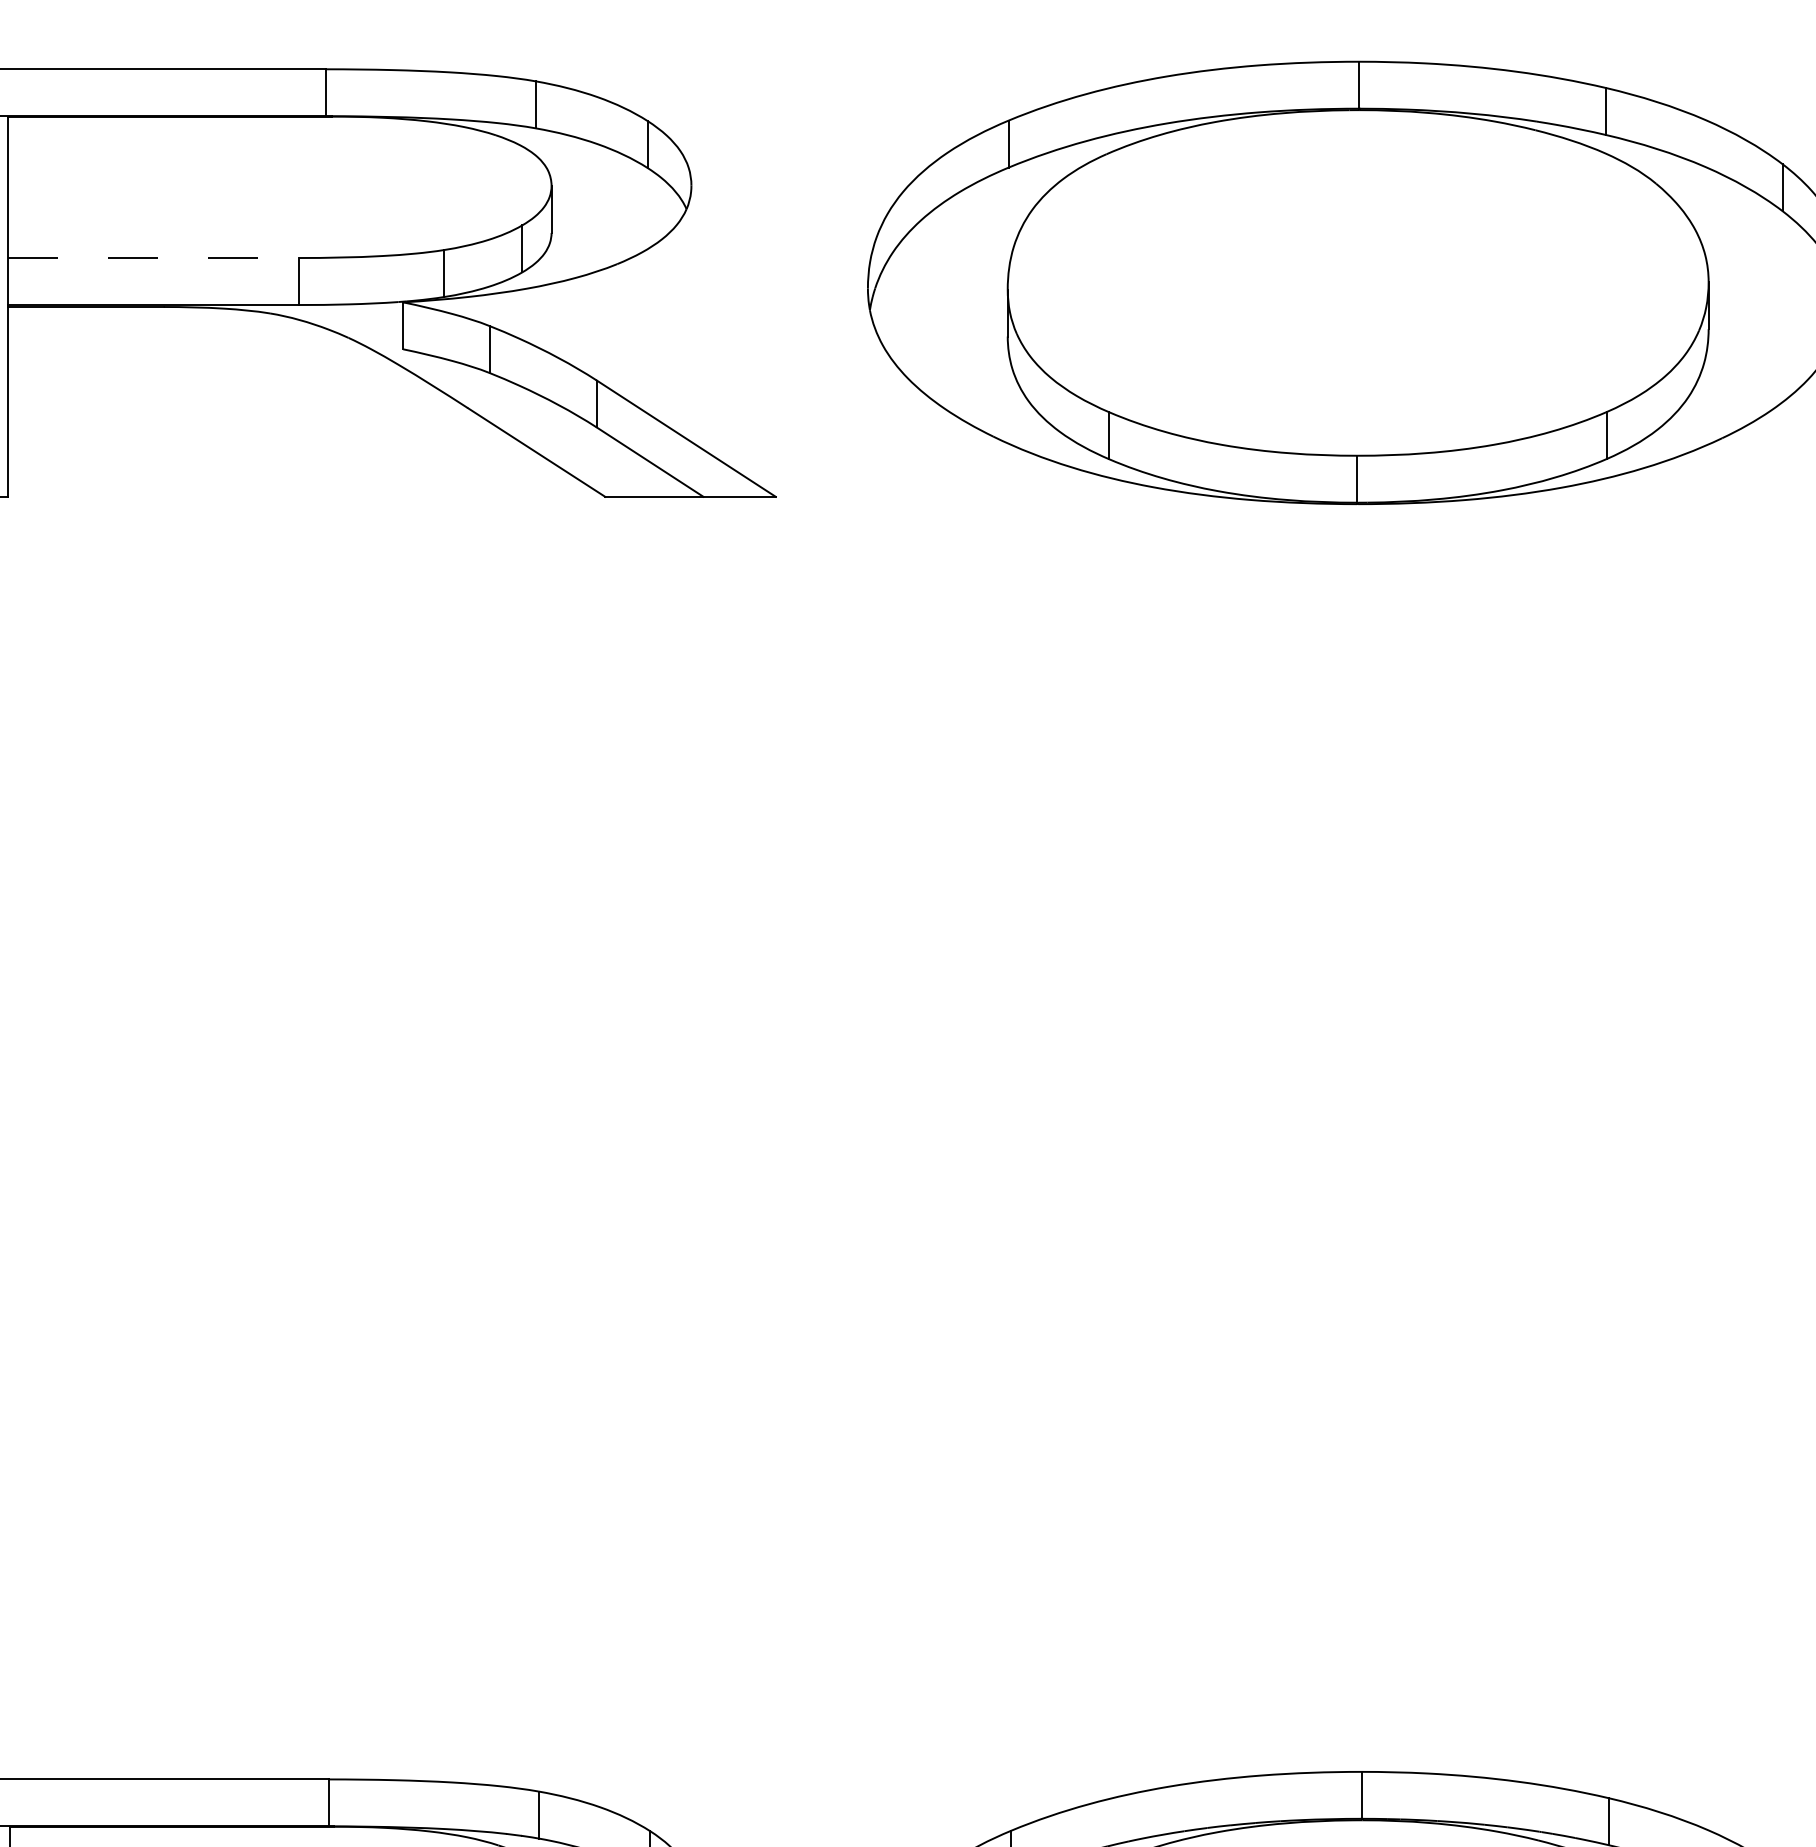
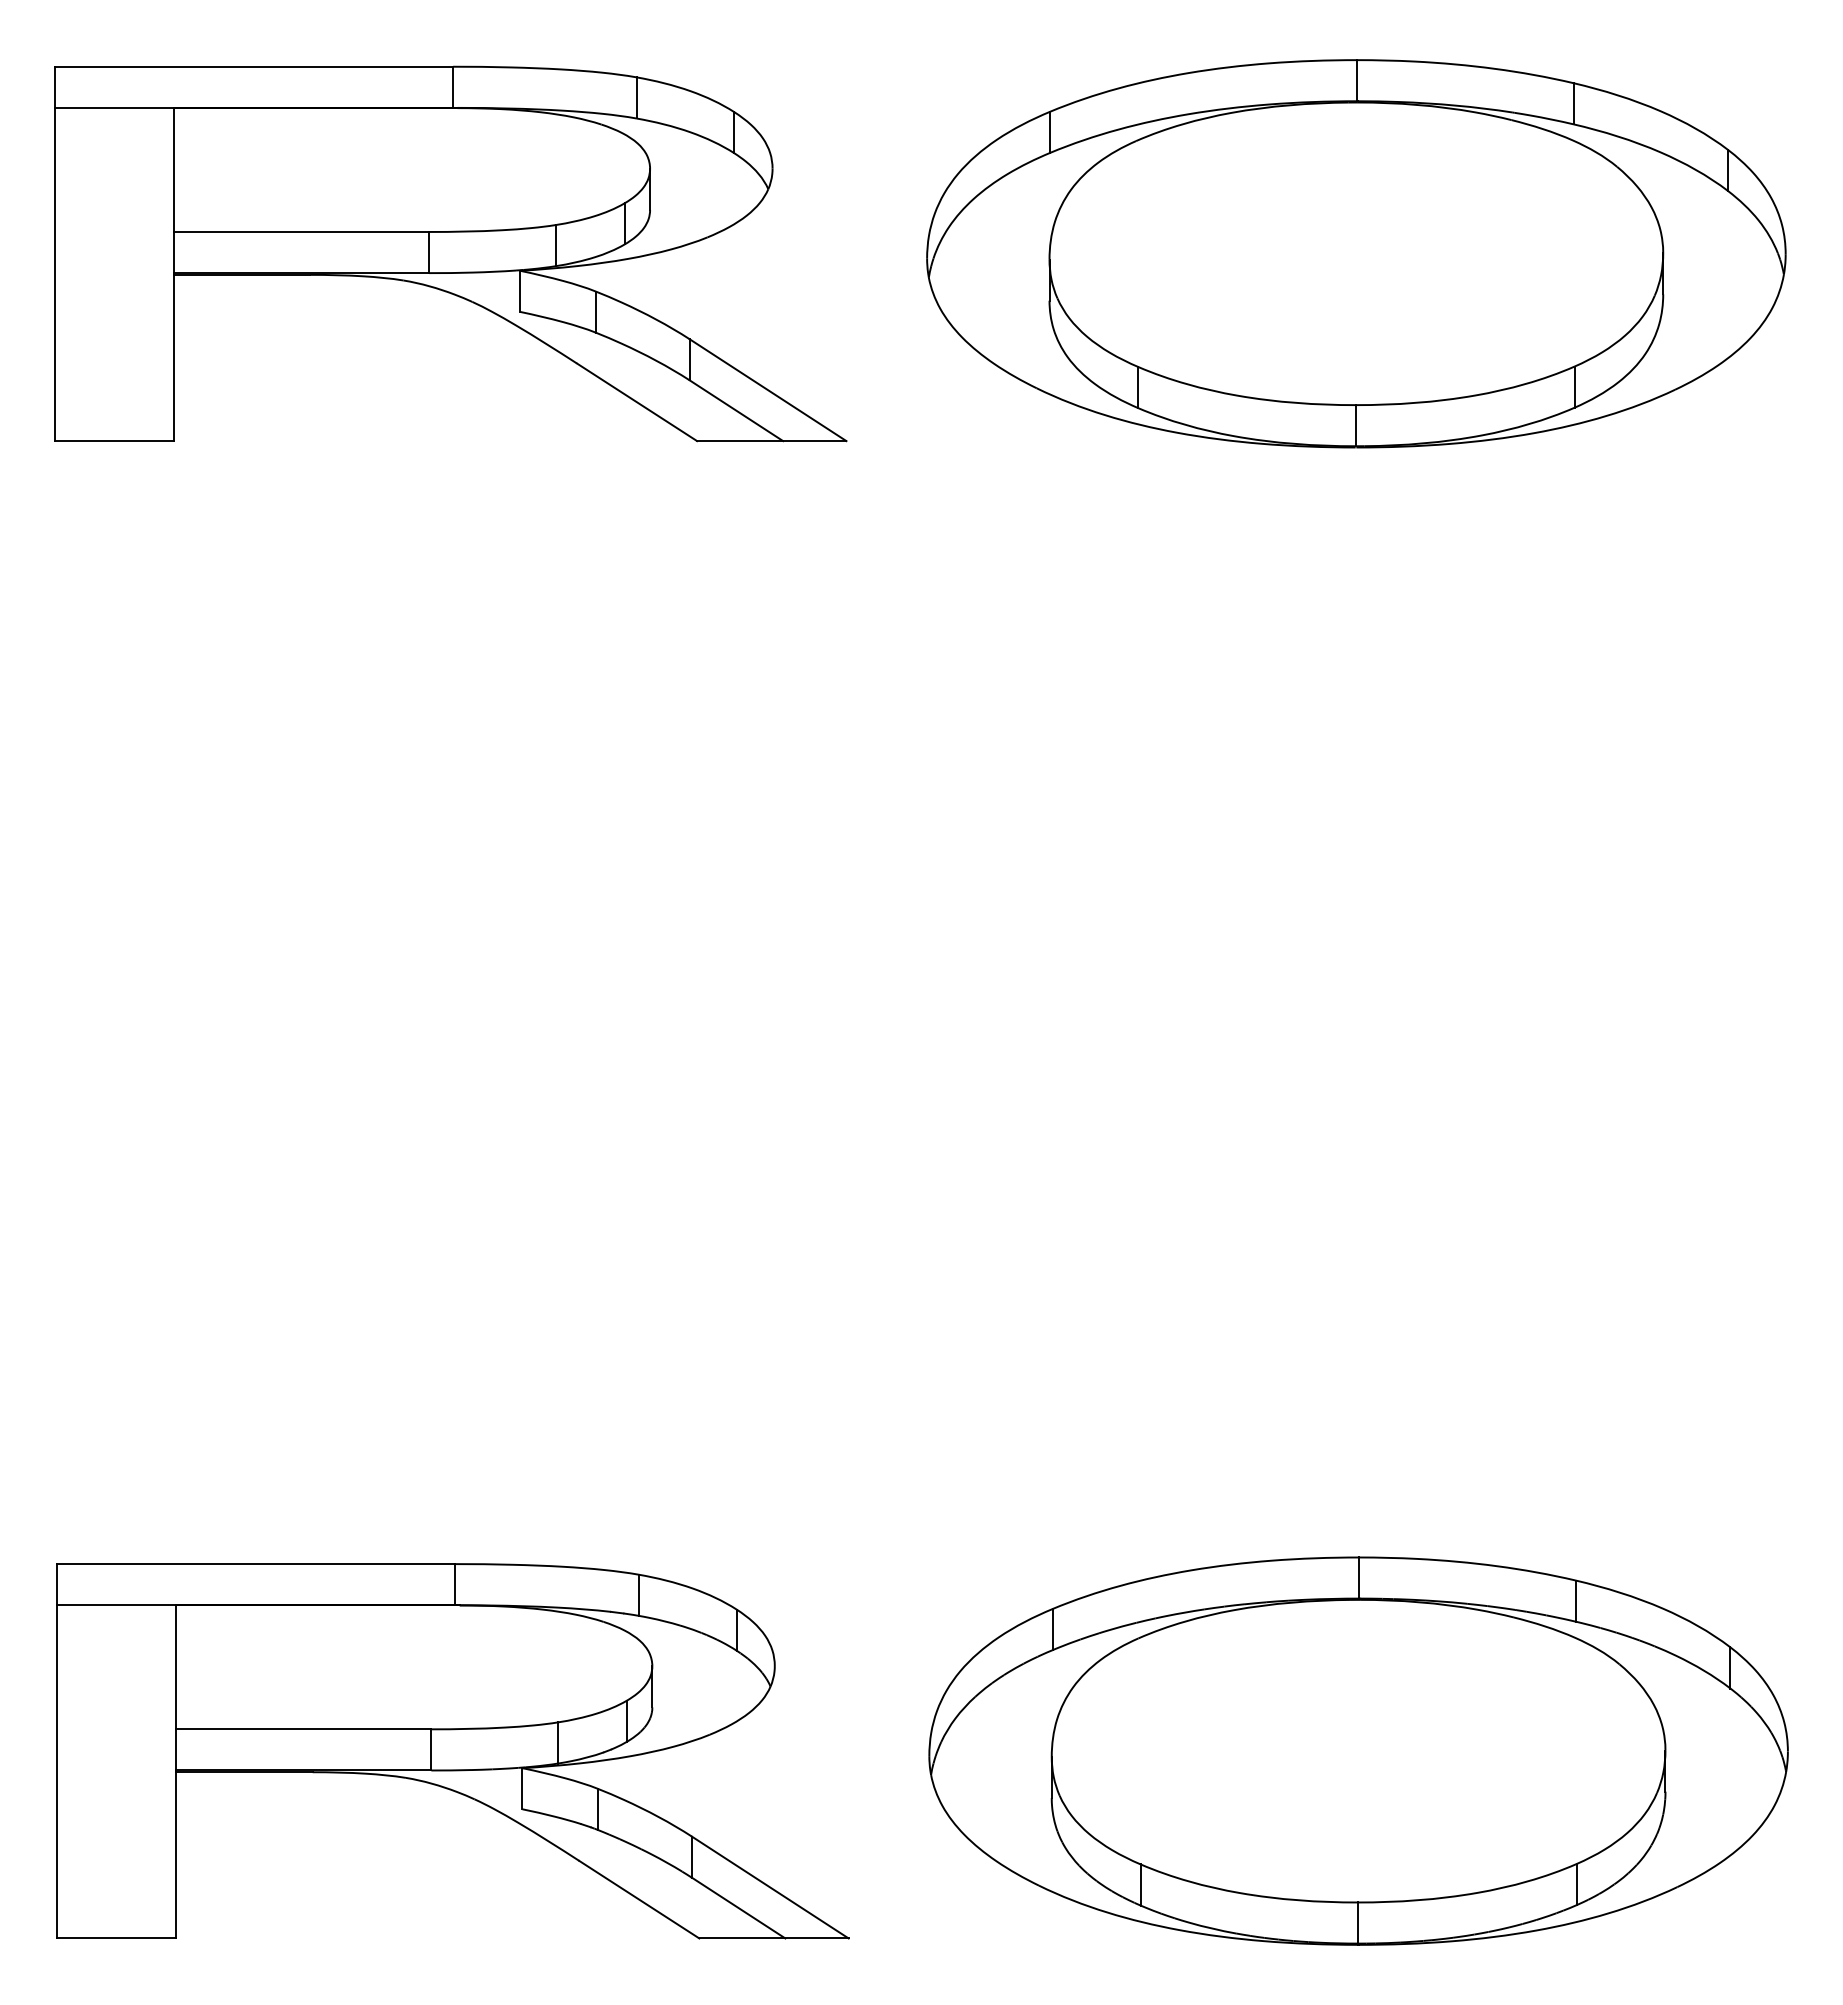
line: (153, 257) -> (301, 231), dashed -> solid

